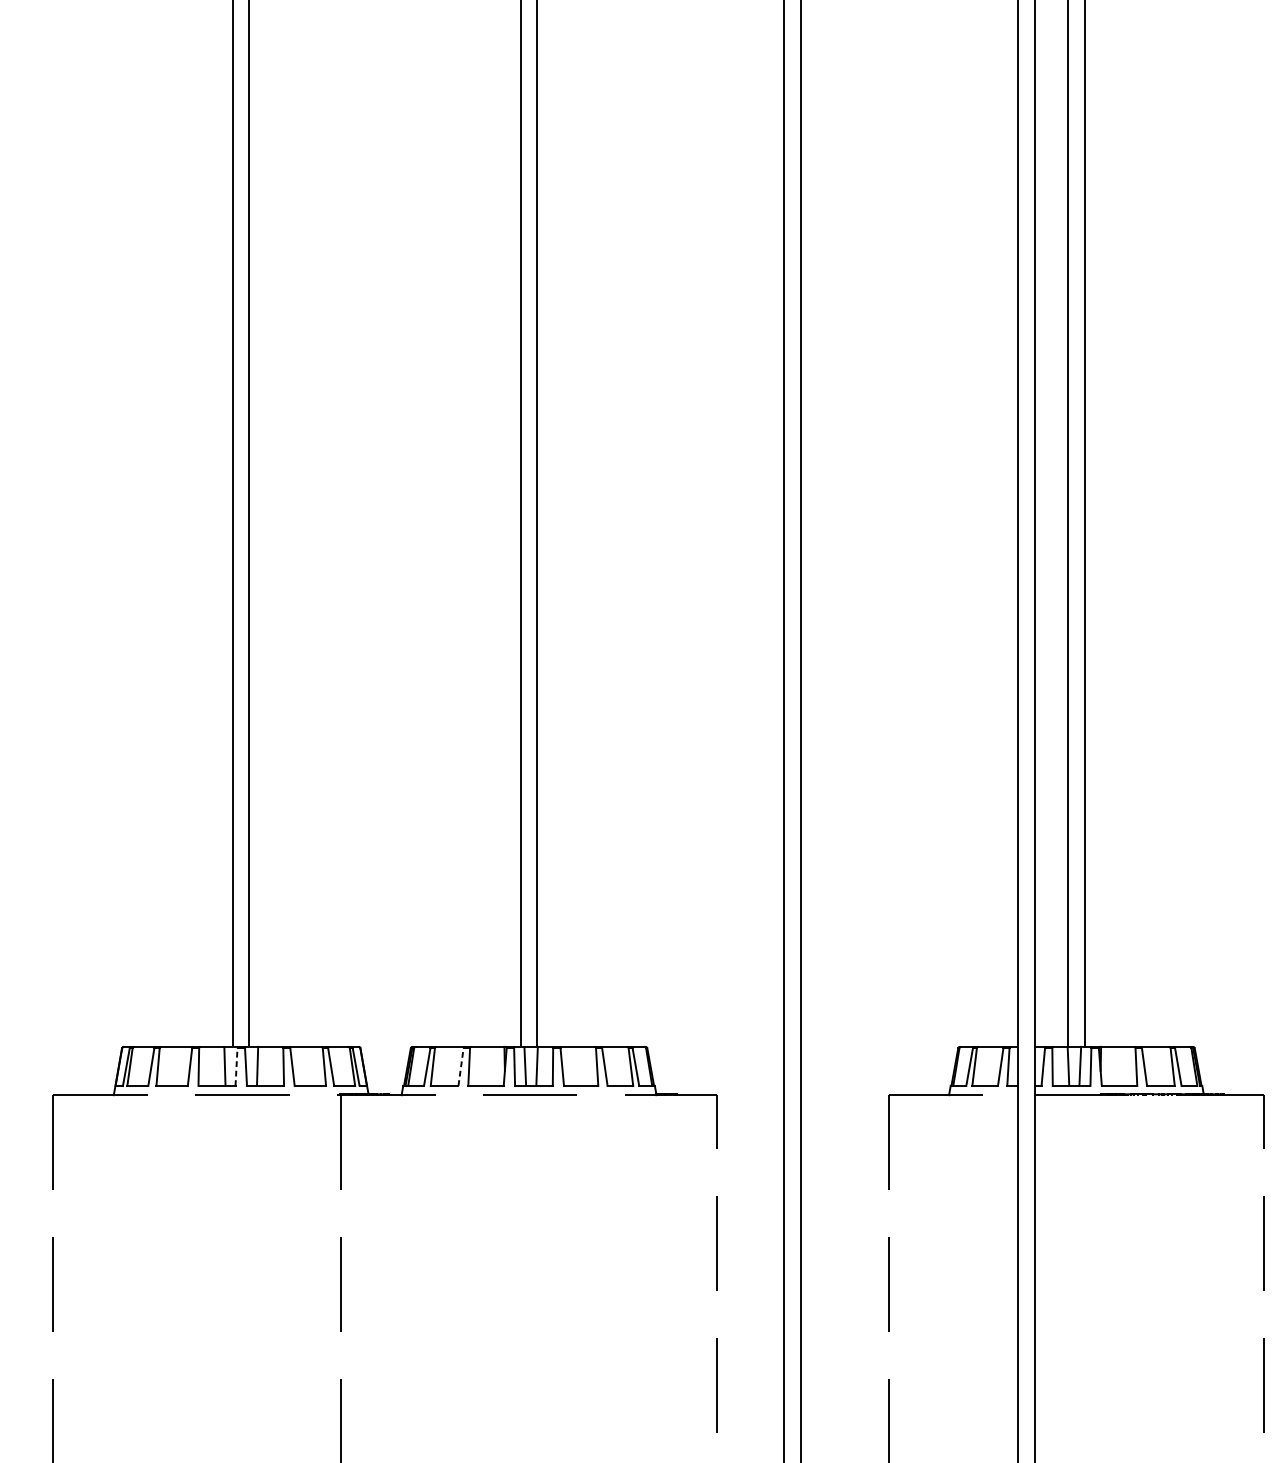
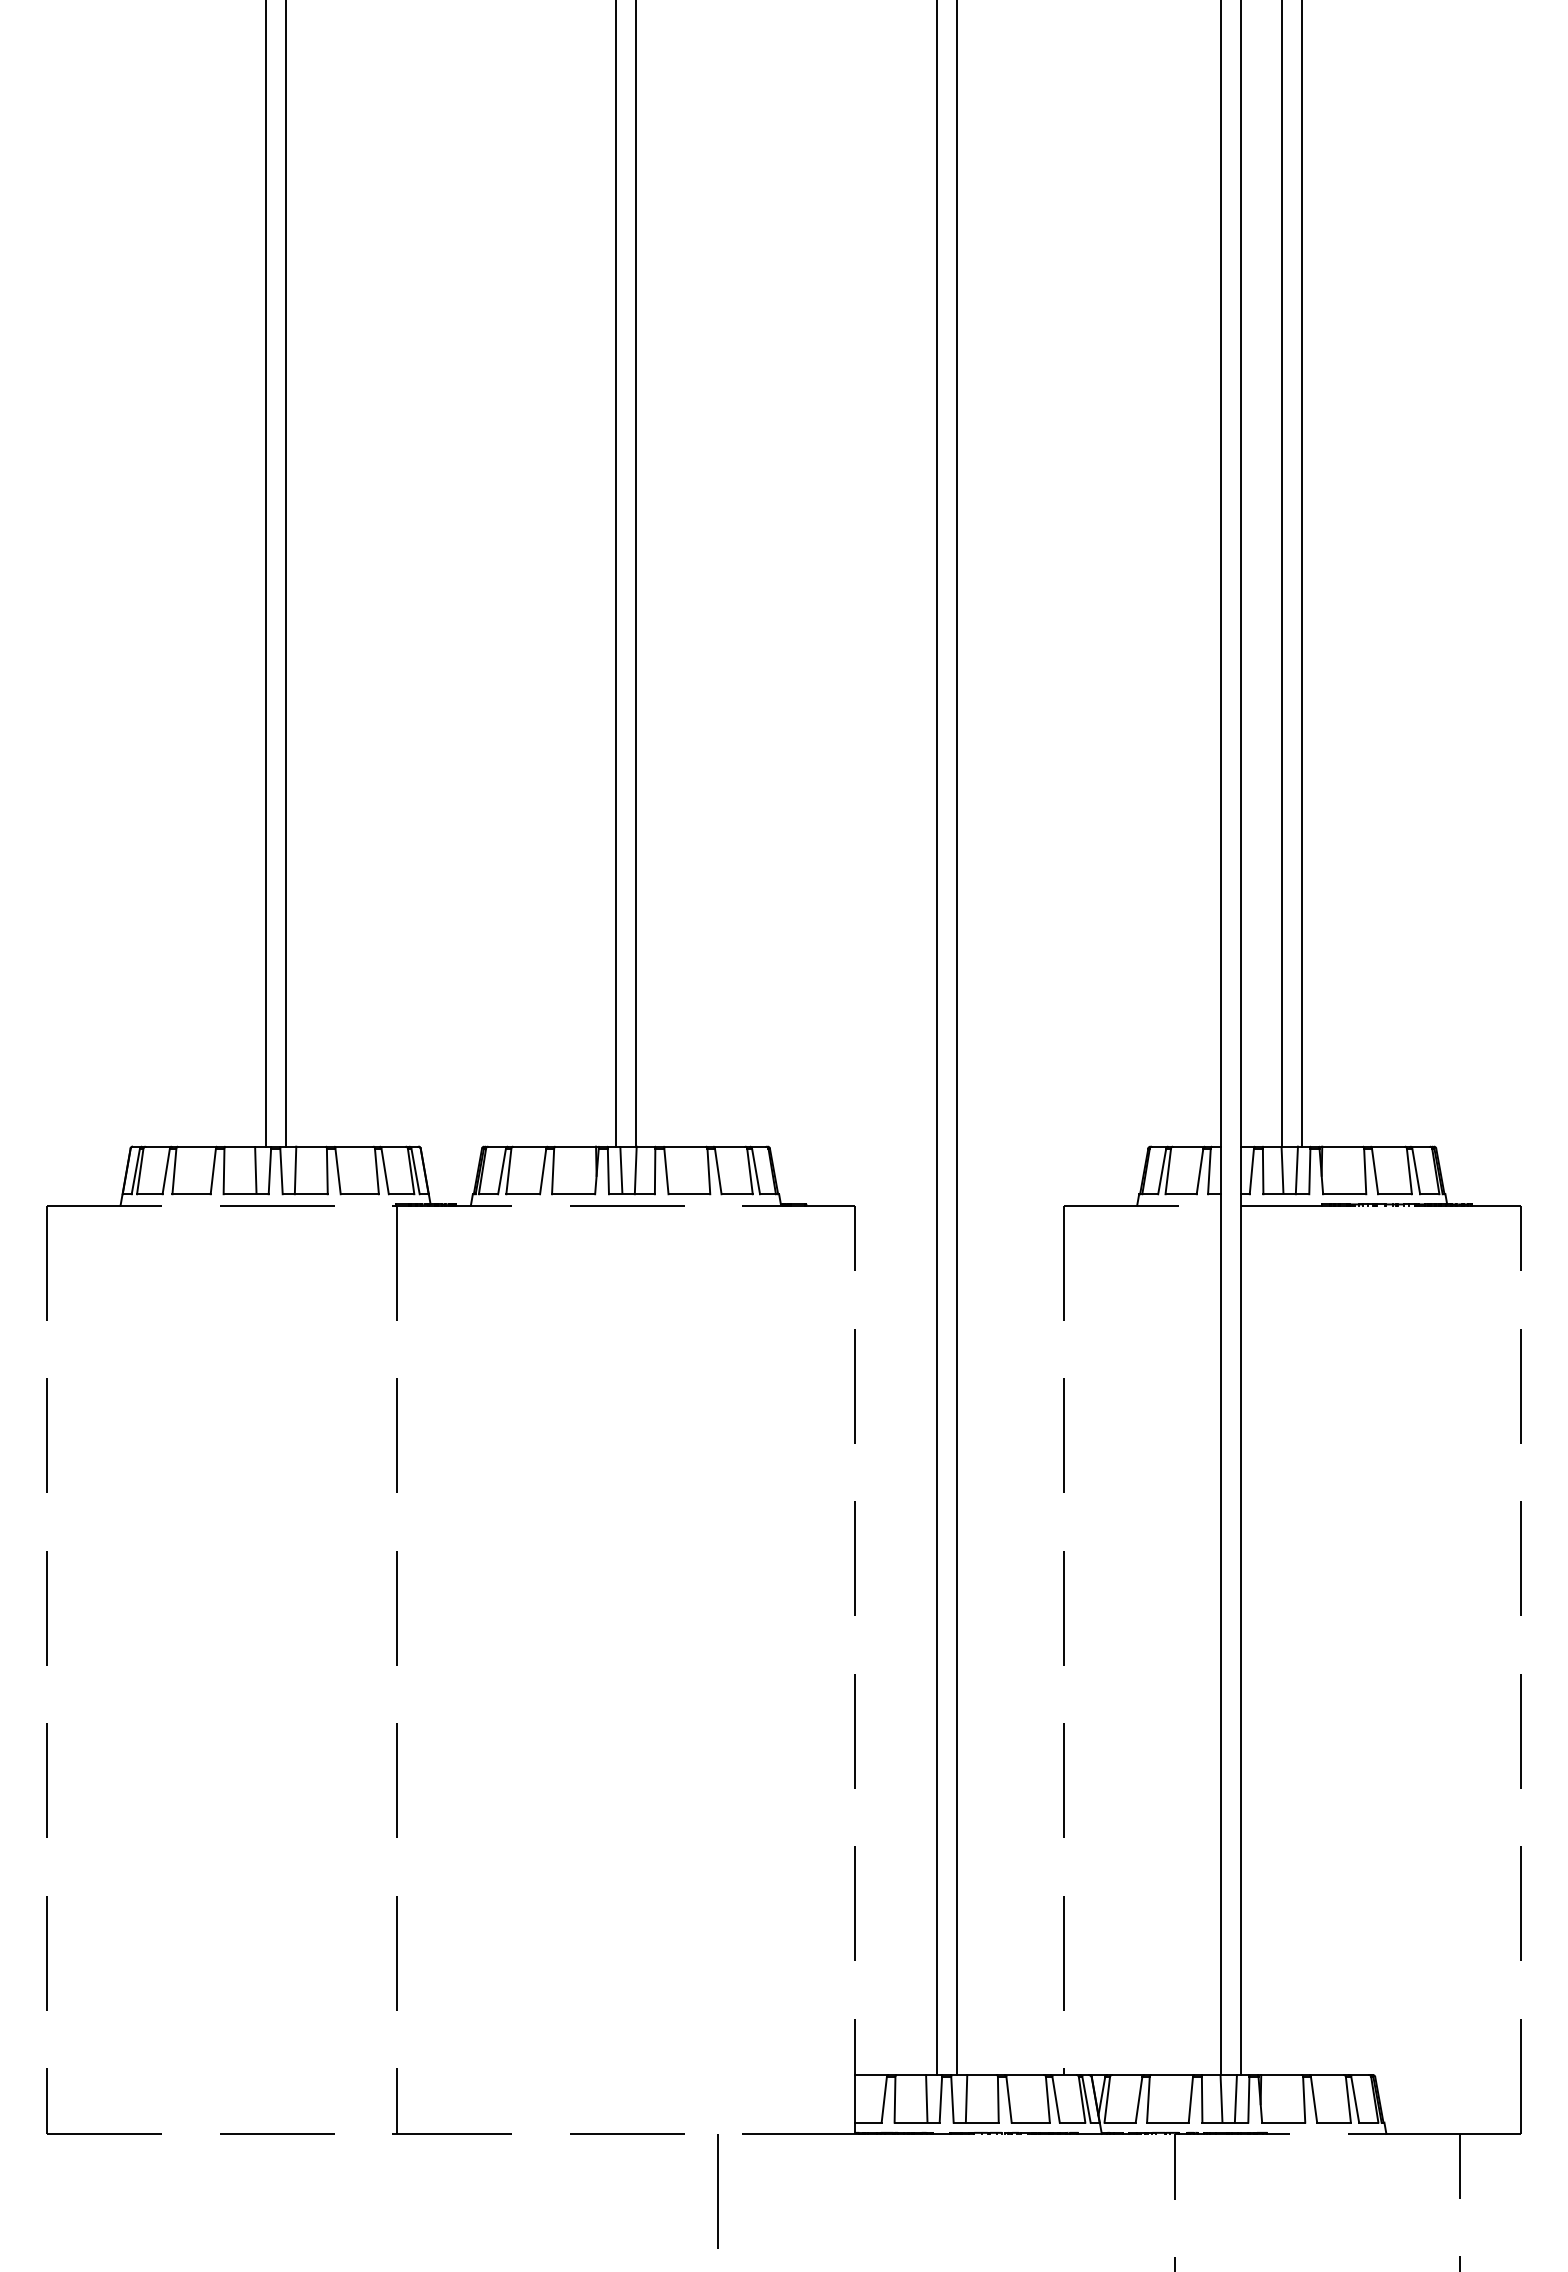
line: (461, 1066) -> (543, 1170), dashed -> solid
line: (236, 1067) -> (269, 1171), dashed -> solid

